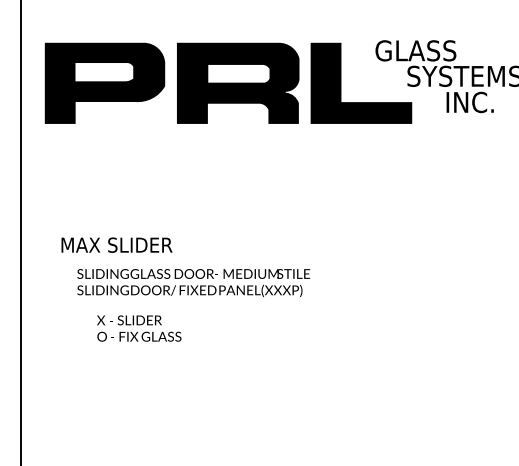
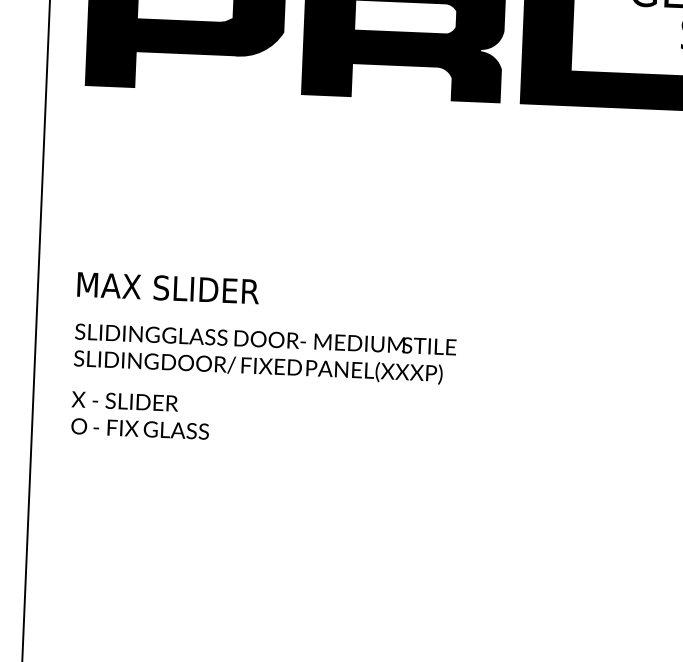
text: (116, 244) -> (167, 287), moved
text: (193, 282) -> (264, 353), moved
text: (139, 328) -> (140, 415), moved

